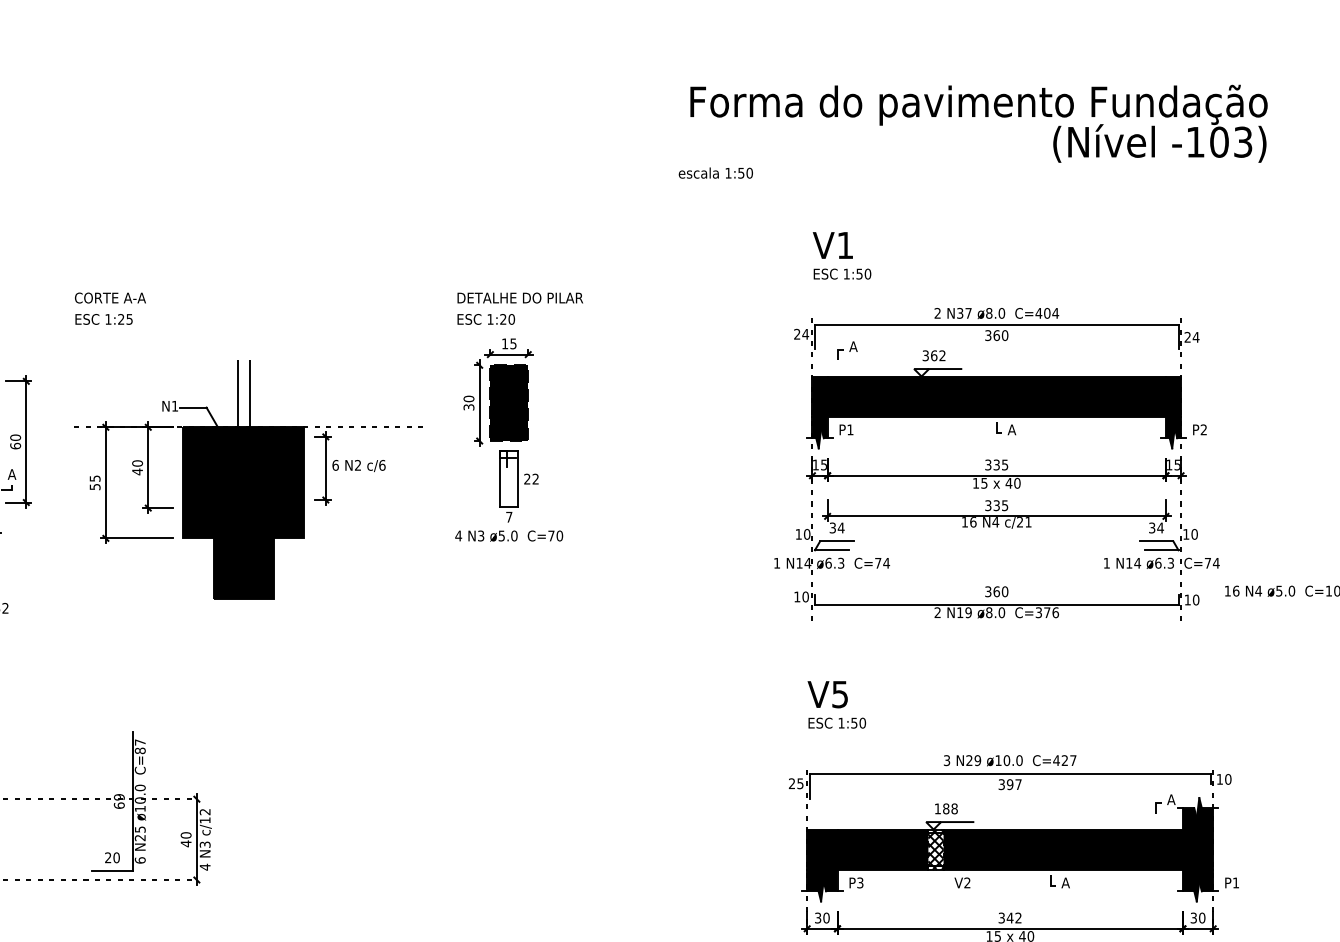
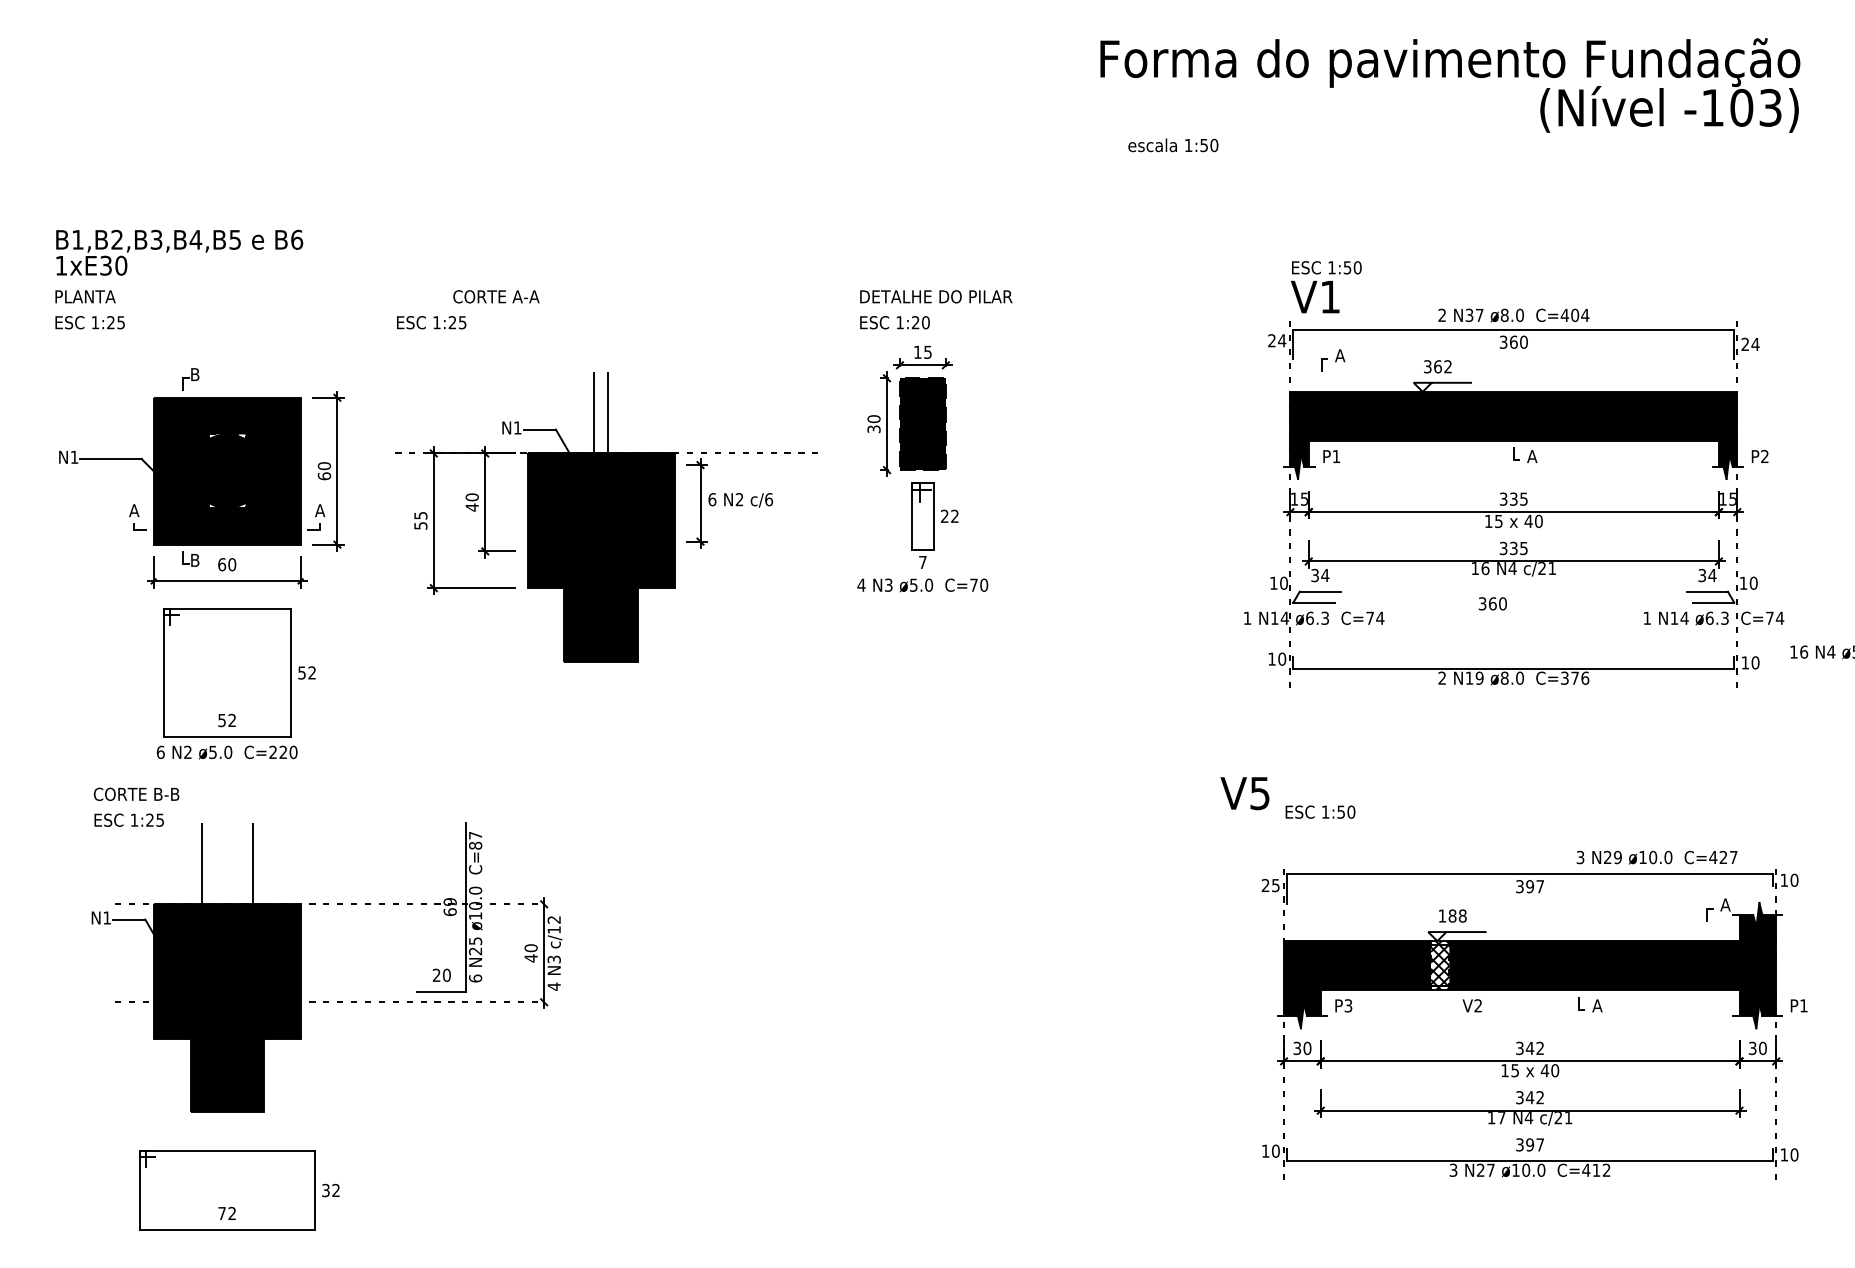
text: (979, 123) -> (1450, 85), moved
text: (833, 245) -> (1315, 296), moved
text: (110, 297) -> (496, 296), moved
text: (996, 591) -> (1492, 603), moved
text: (827, 694) -> (1244, 793), moved
text: (1009, 760) -> (1656, 857), moved

